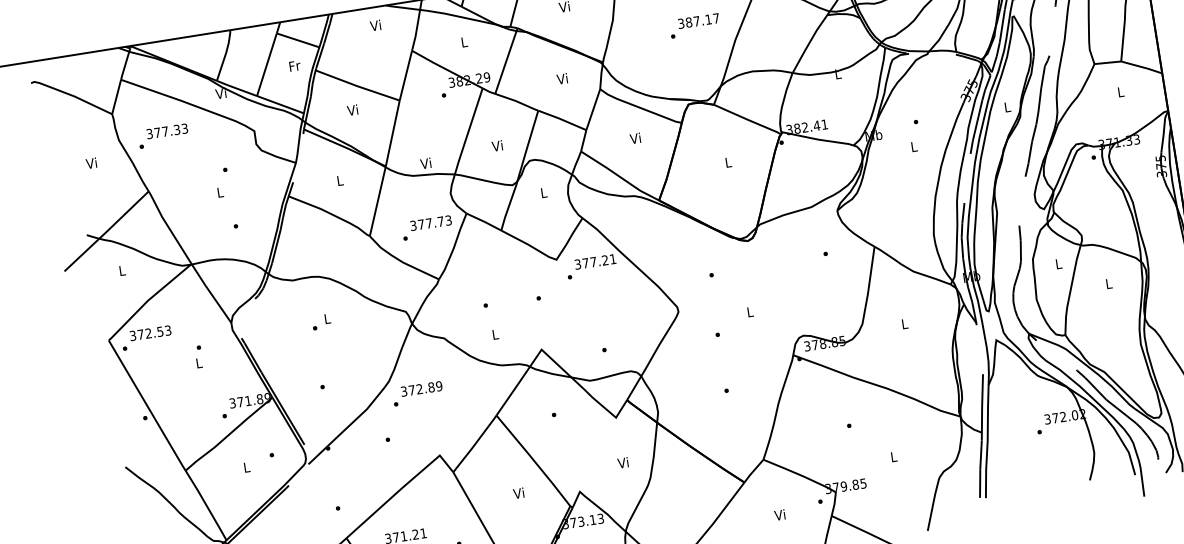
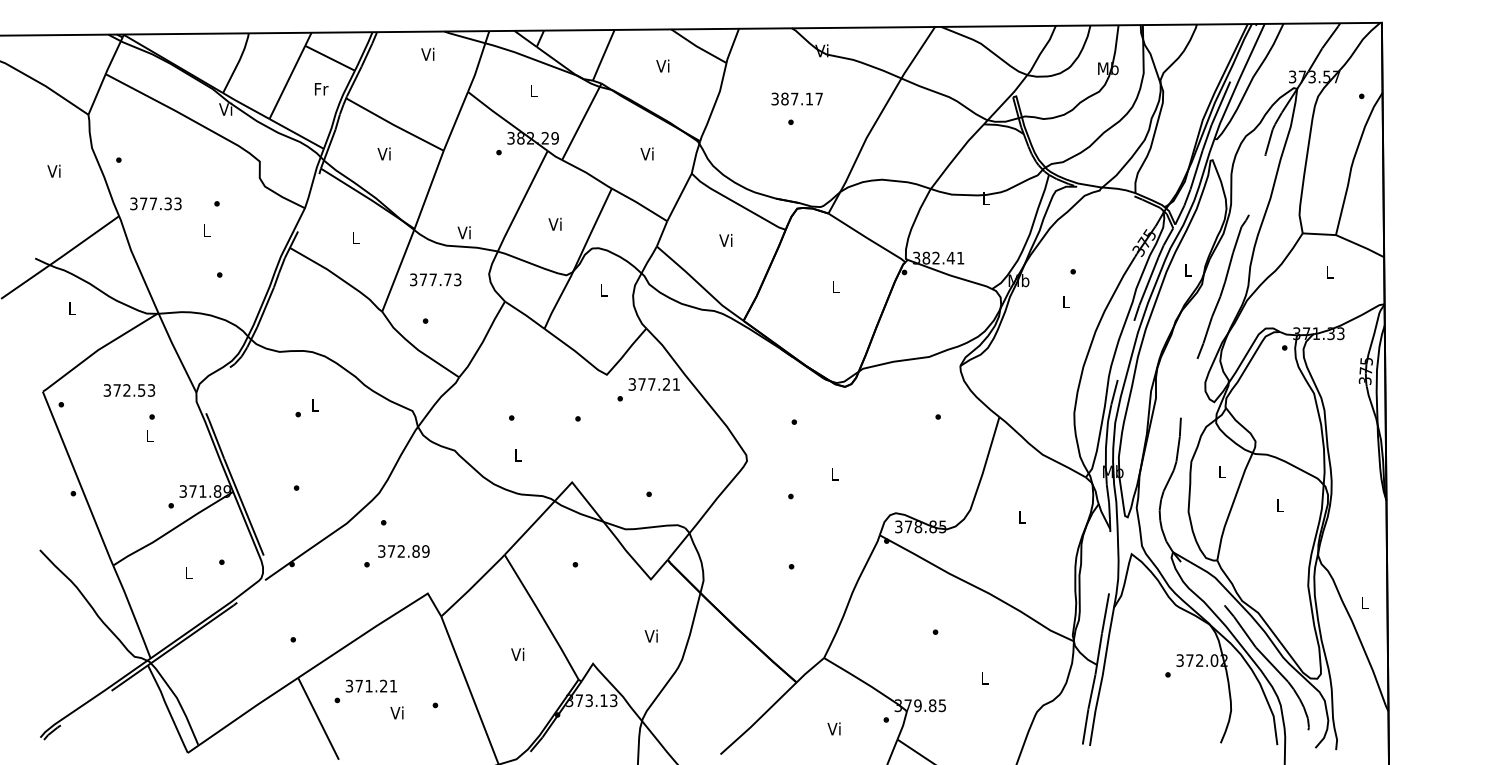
text: (698, 20) -> (796, 98), moved
text: (166, 131) -> (155, 203), moved
text: (430, 222) -> (435, 279), moved
text: (150, 333) -> (129, 390), moved
text: (421, 388) -> (403, 551), moved

